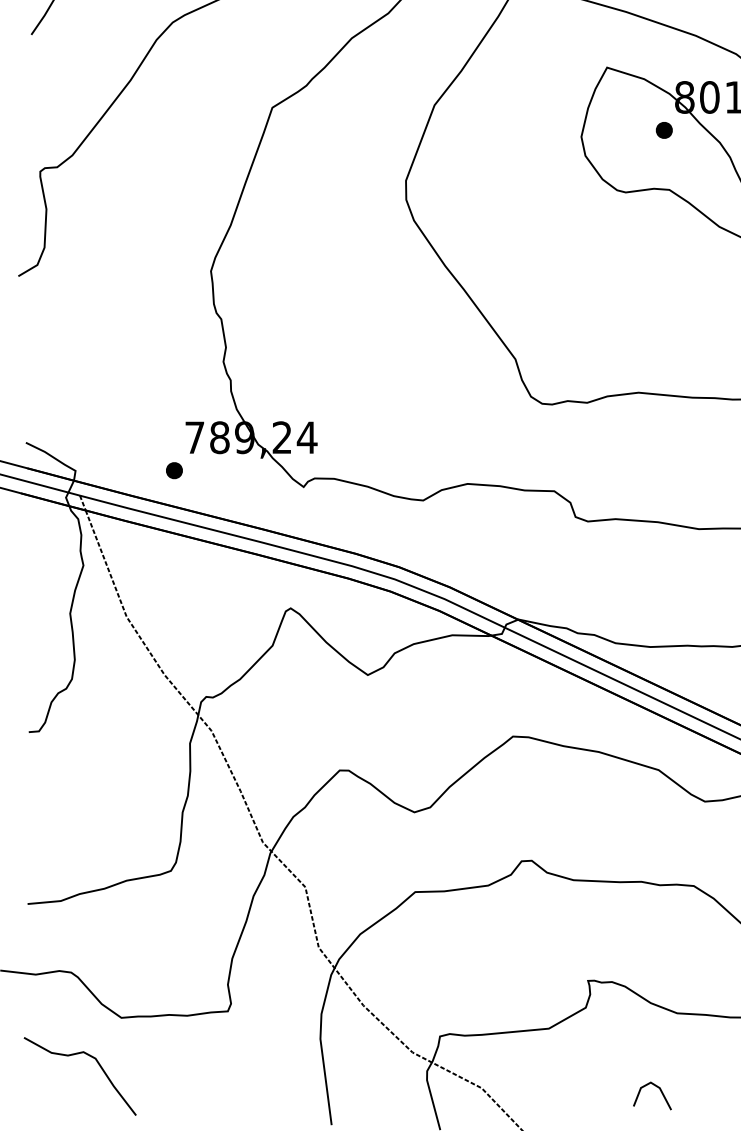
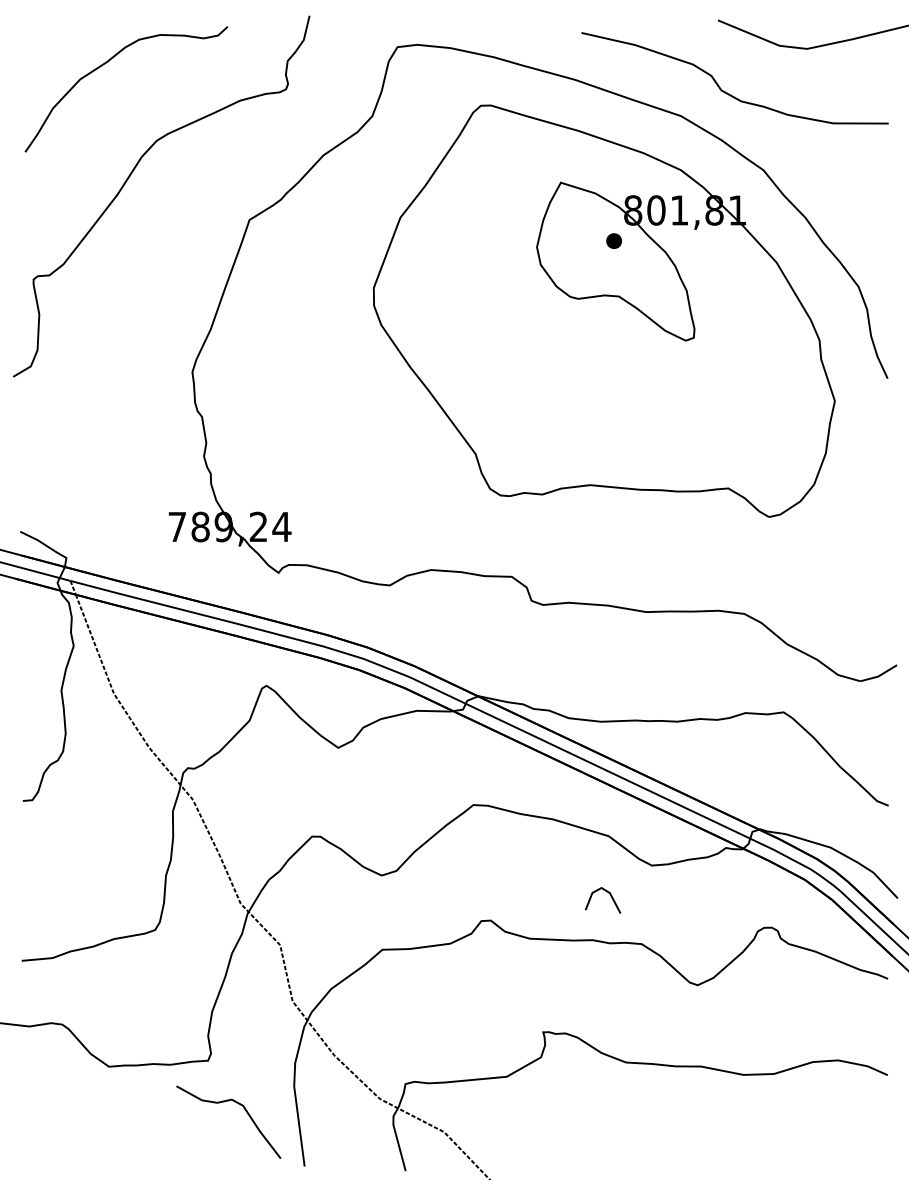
part: (174, 470) -> (158, 557), removed
curve: (75, 1055) -> (224, 1102), moved
line: (660, 1091) -> (610, 896), moved

